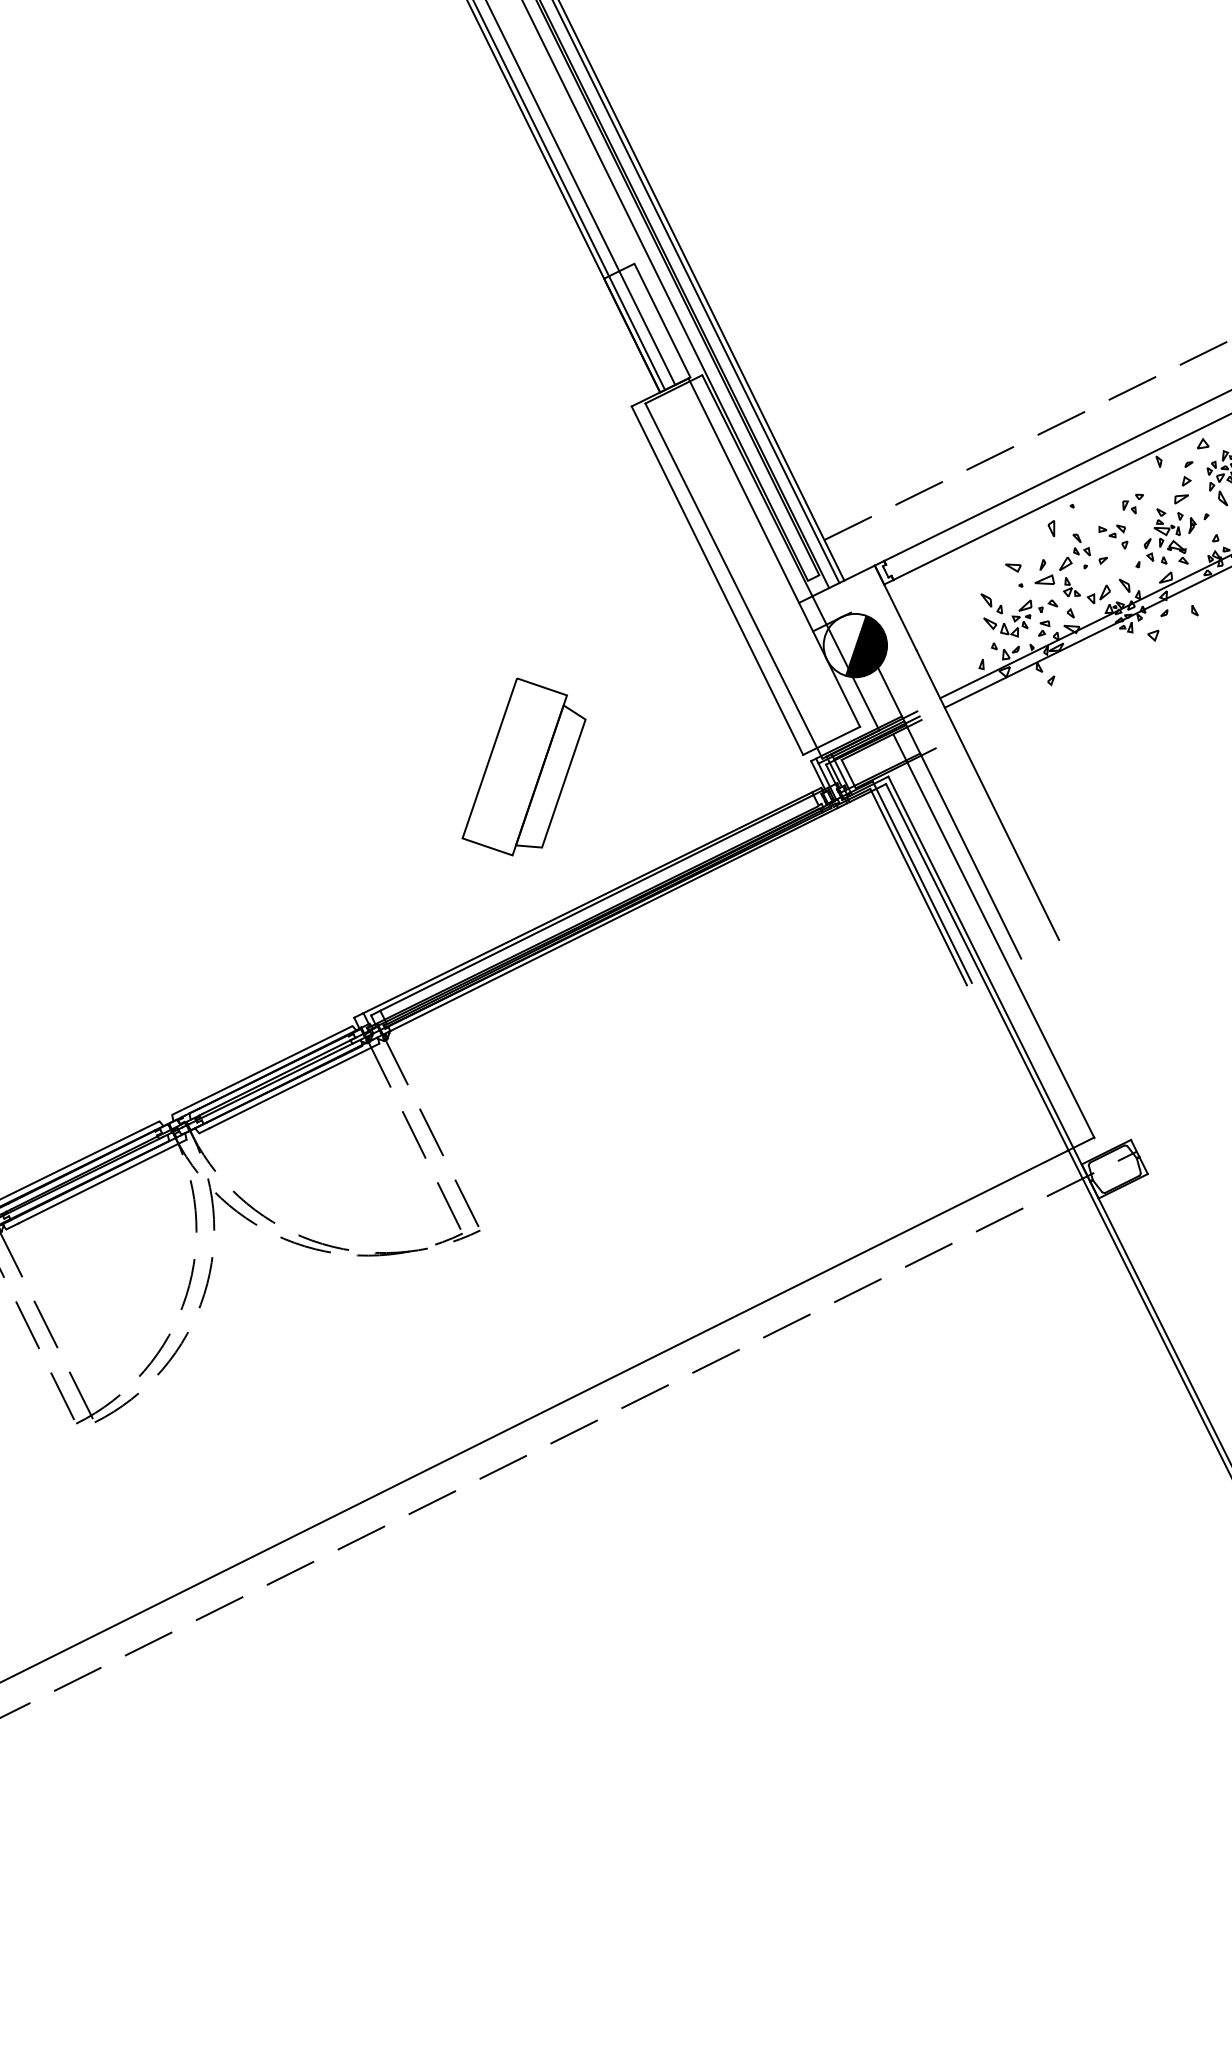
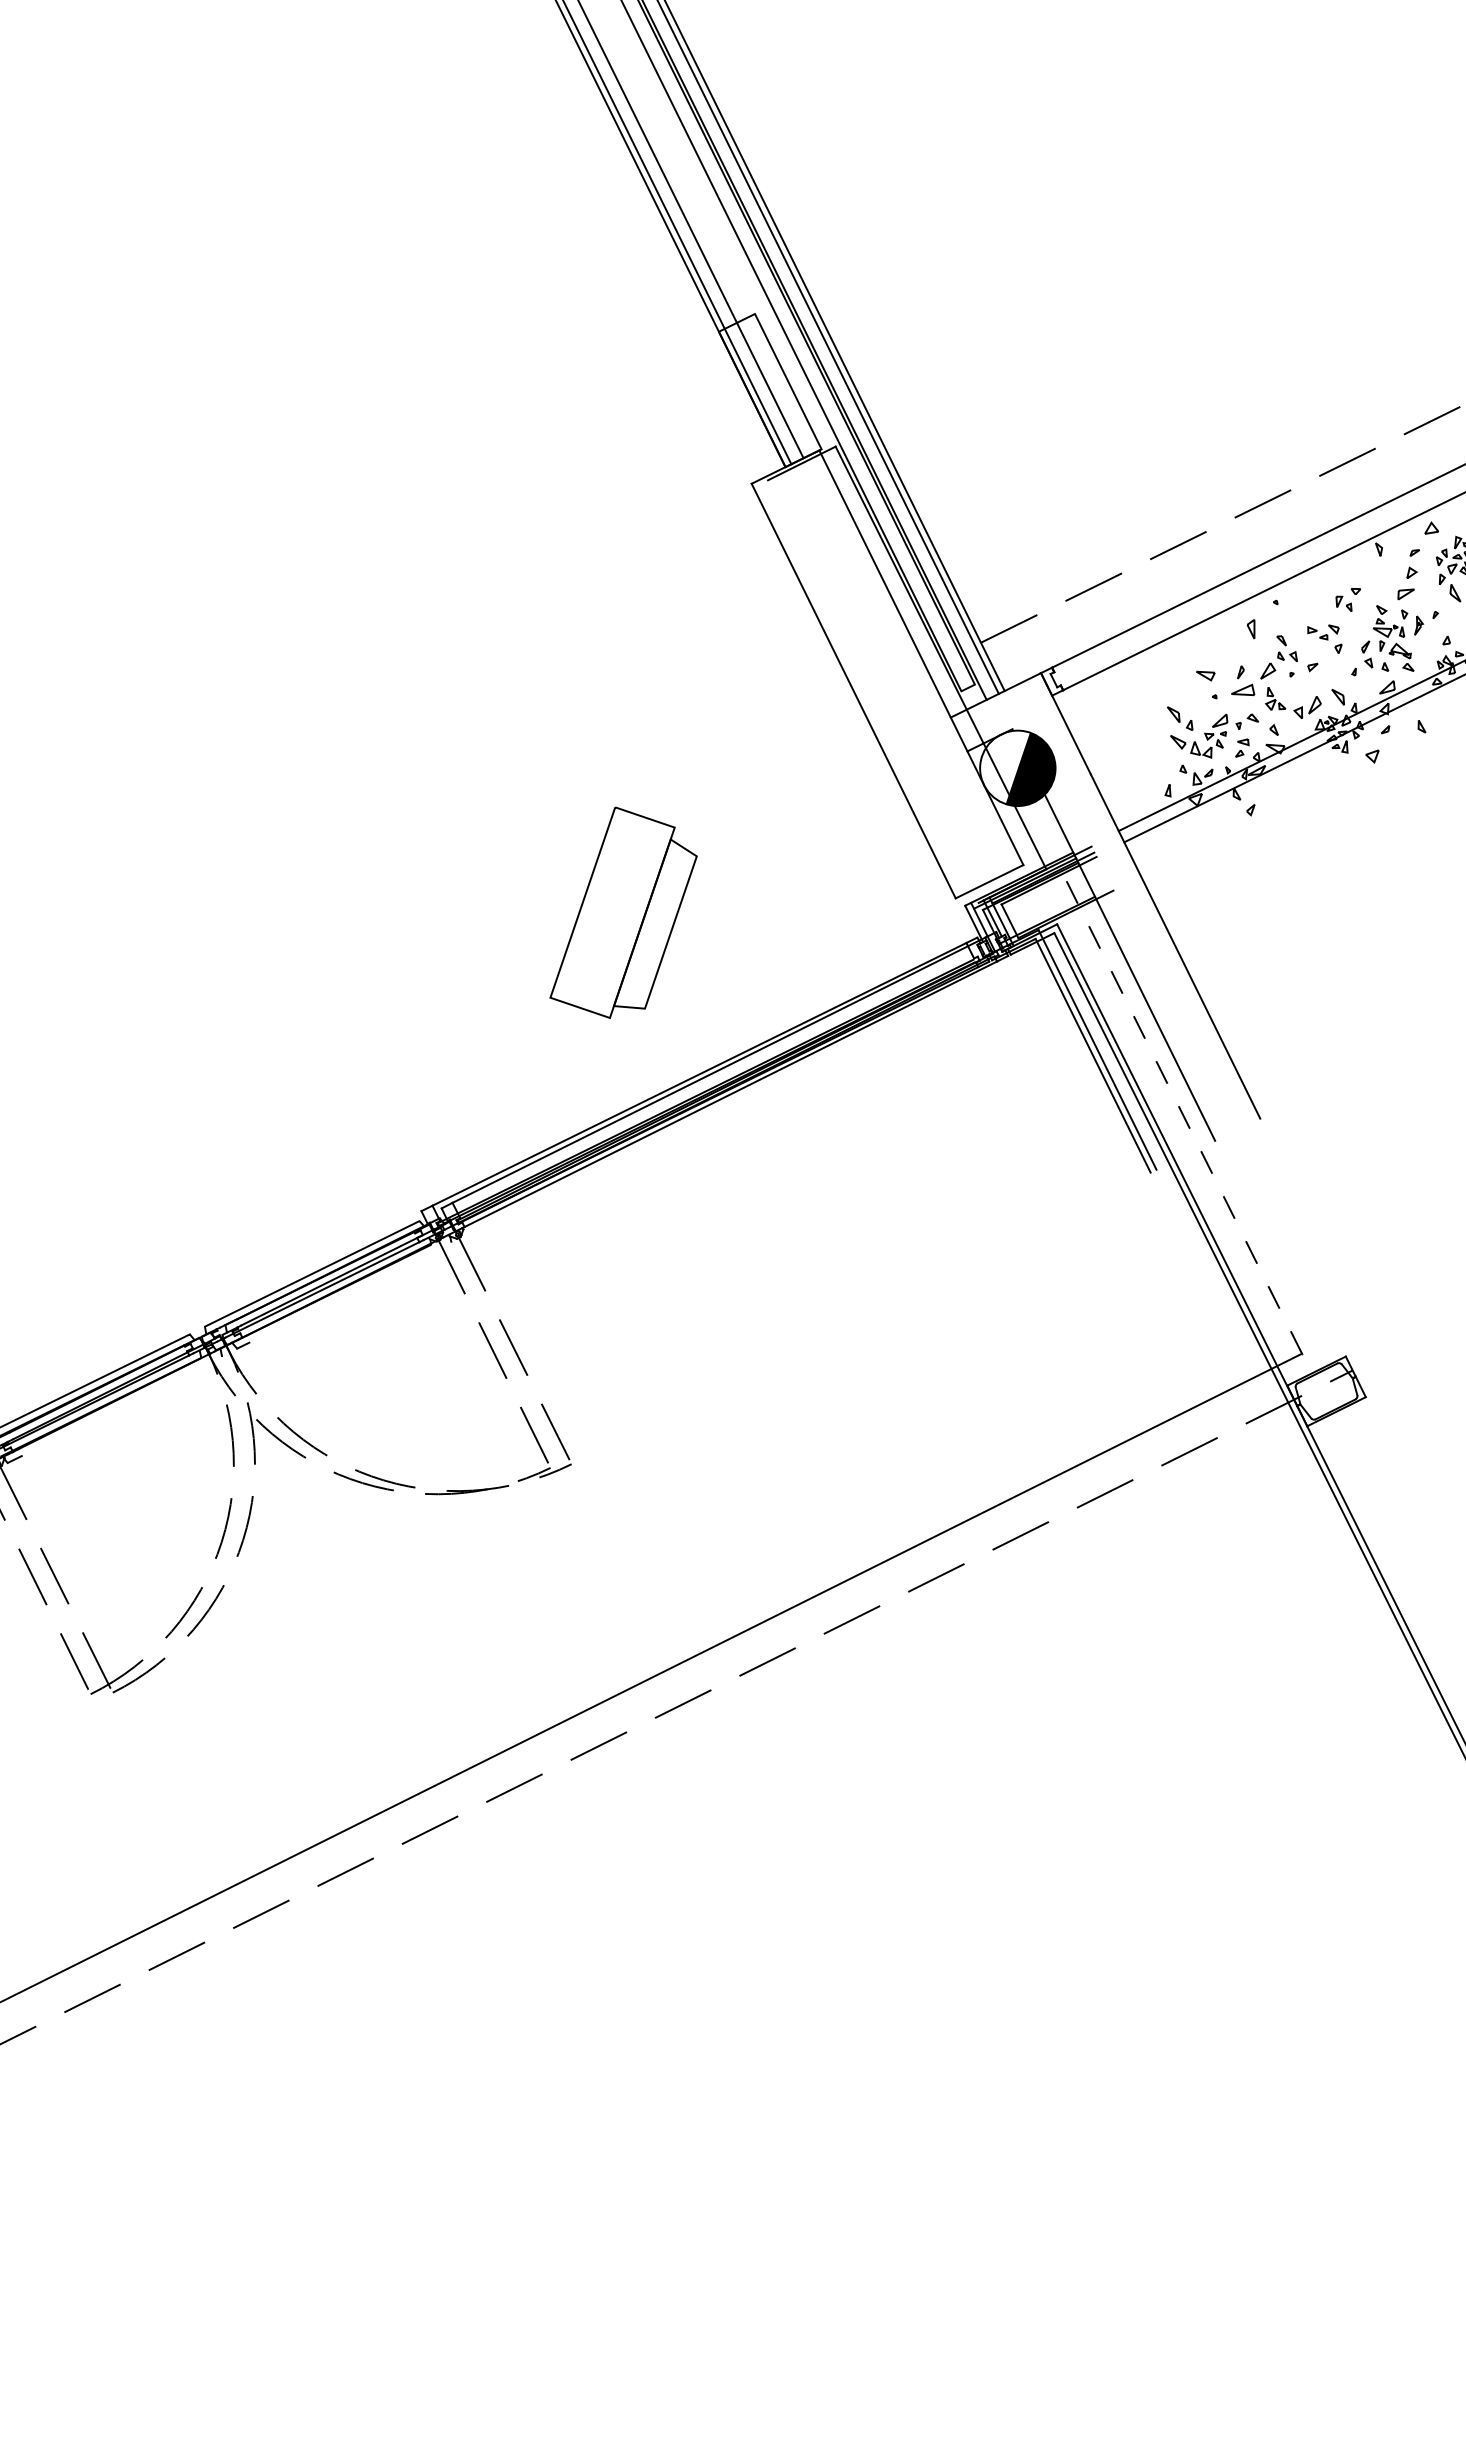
line: (733, 580) -> (872, 690), removed
line: (994, 936) -> (1183, 1114), solid -> dashed
line: (294, 1085) -> (350, 1291), removed
line: (102, 1181) -> (121, 1406), removed

